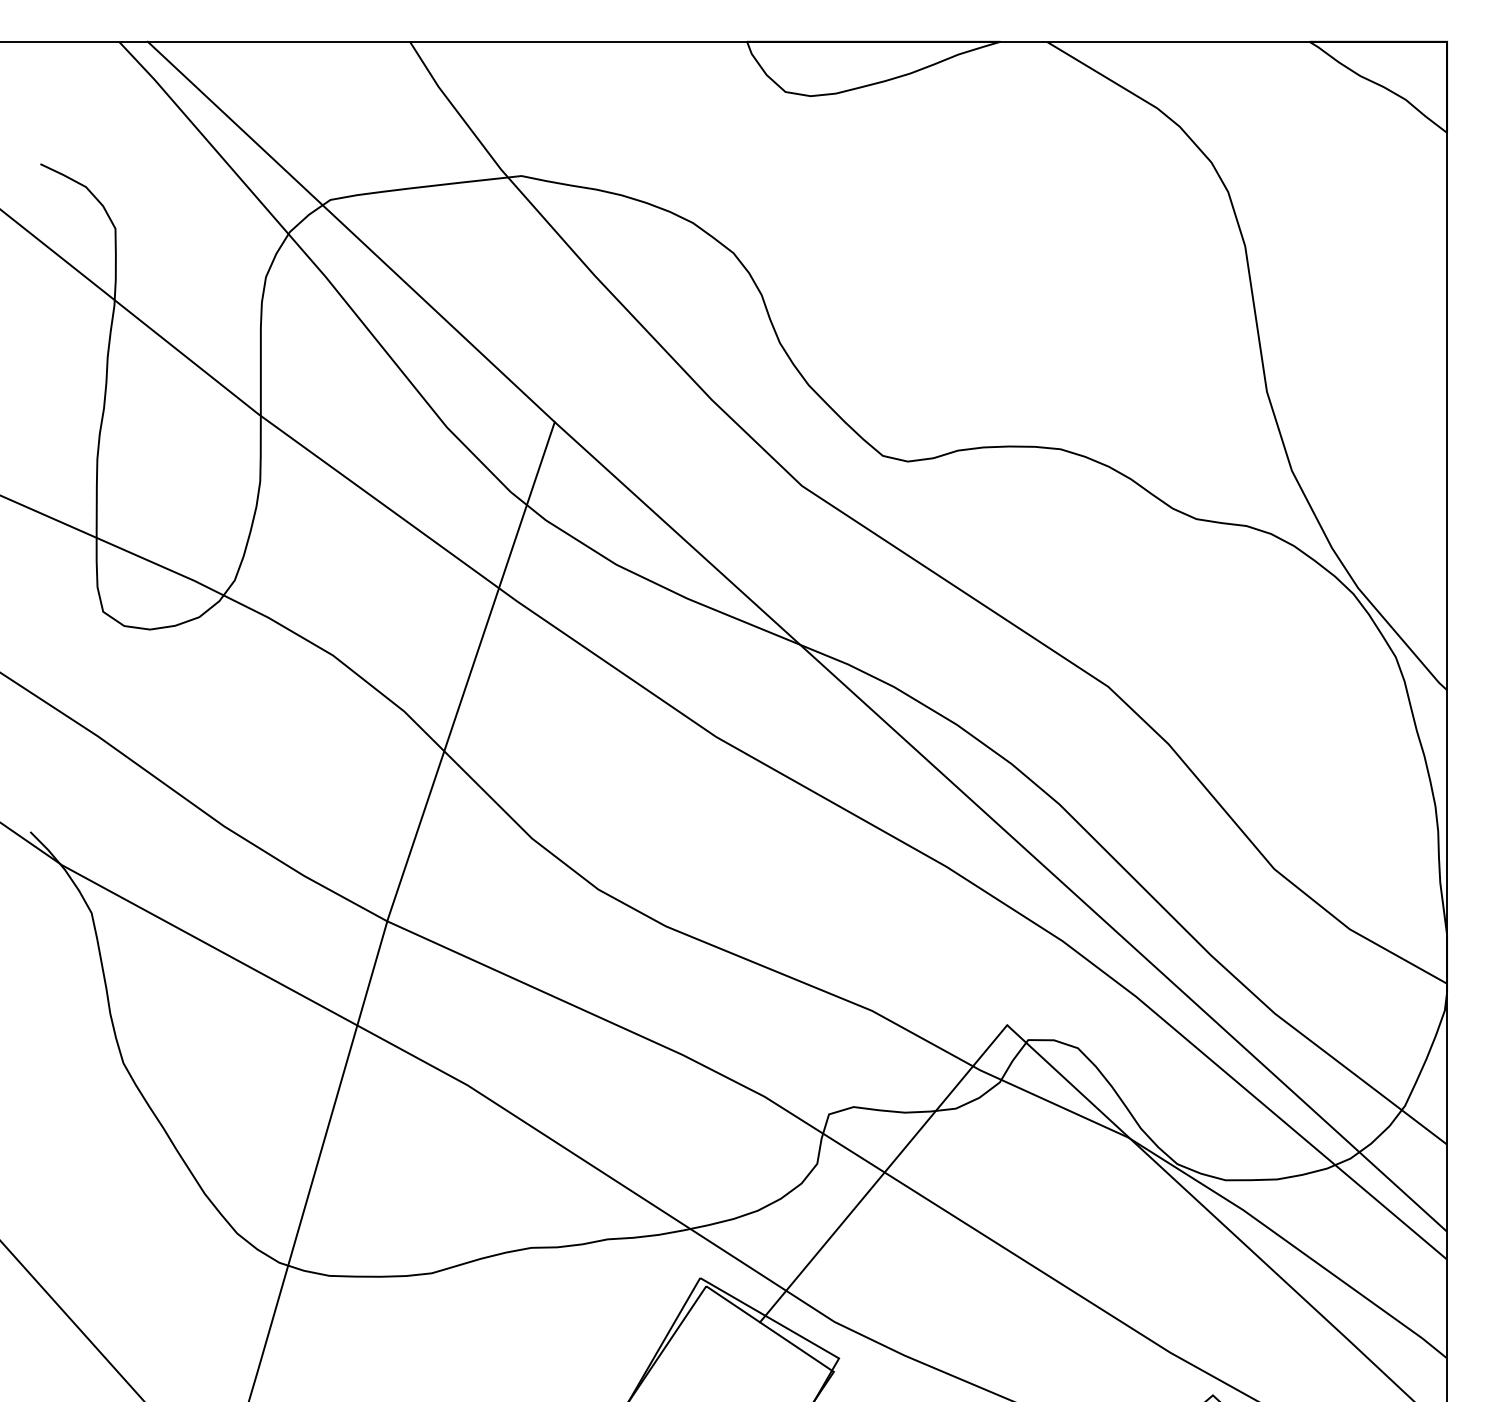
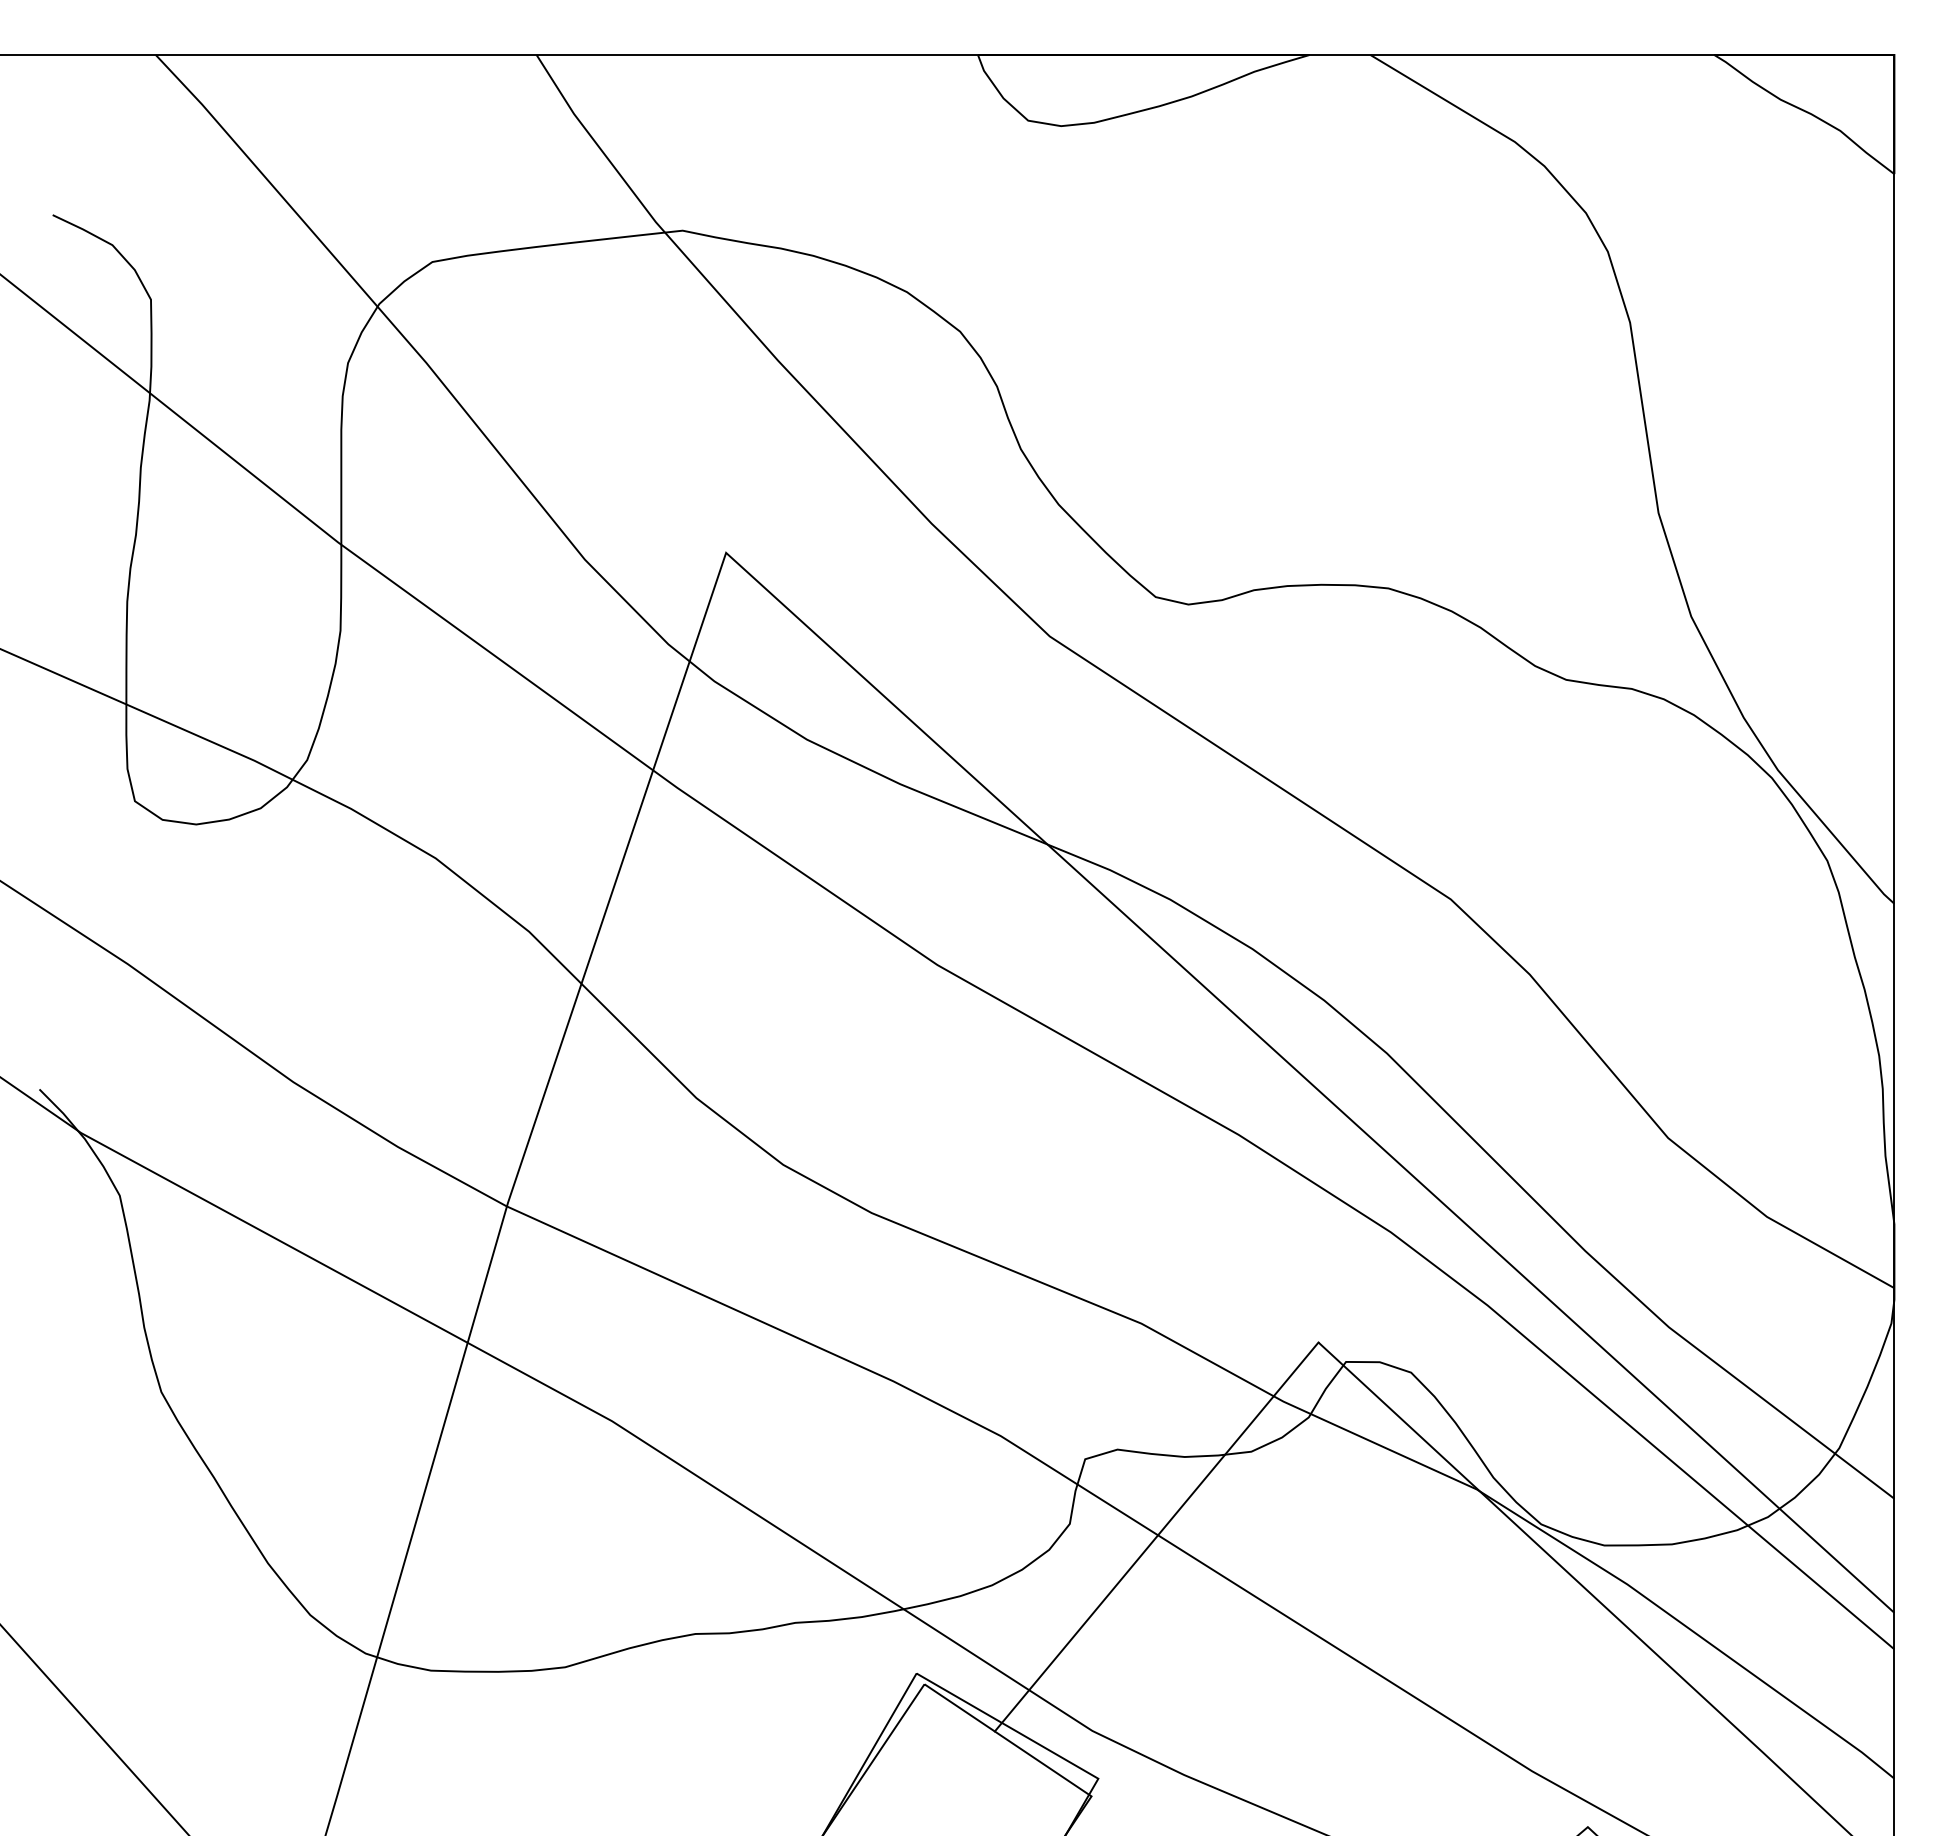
line: (351, 231) -> (459, 303), removed

